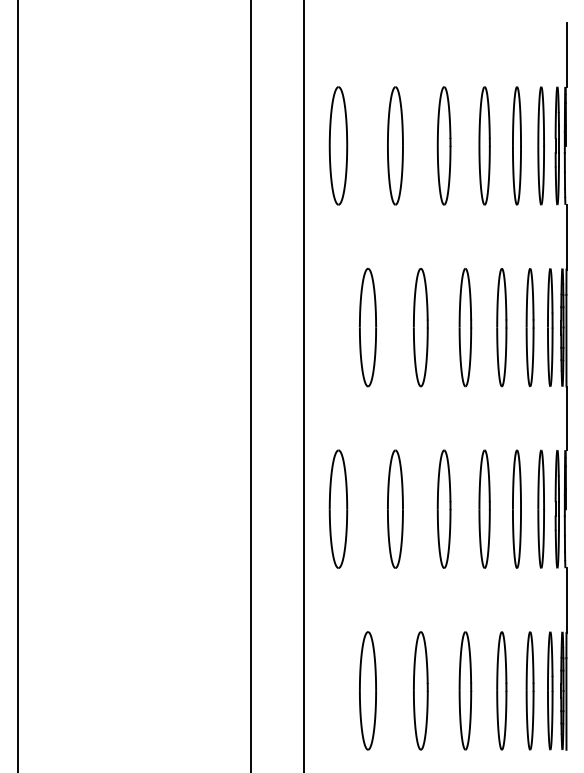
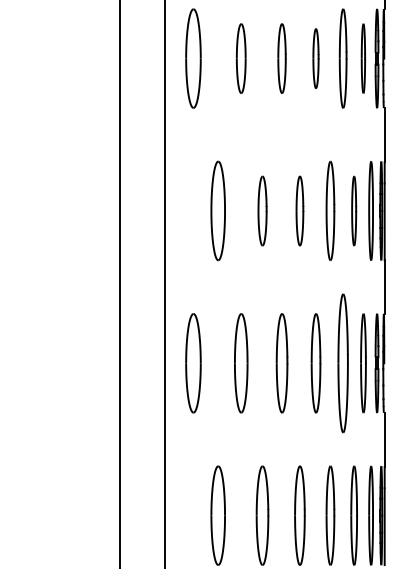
part: (395, 145) -> (241, 58), size x0.7
part: (443, 145) -> (281, 58), size x0.7
part: (484, 145) -> (315, 58), size x0.6
part: (540, 145) -> (362, 58), size x0.7
part: (420, 327) -> (262, 210), size x0.7
part: (465, 327) -> (299, 210), size x0.7
part: (529, 327) -> (353, 210), size x0.7
part: (516, 508) -> (342, 362), size x1.4

